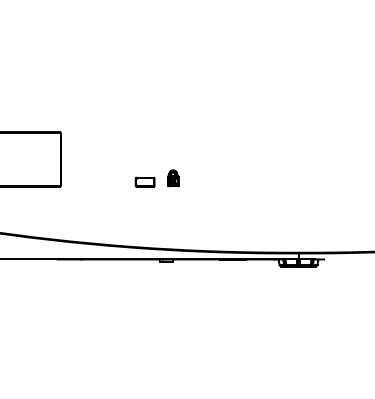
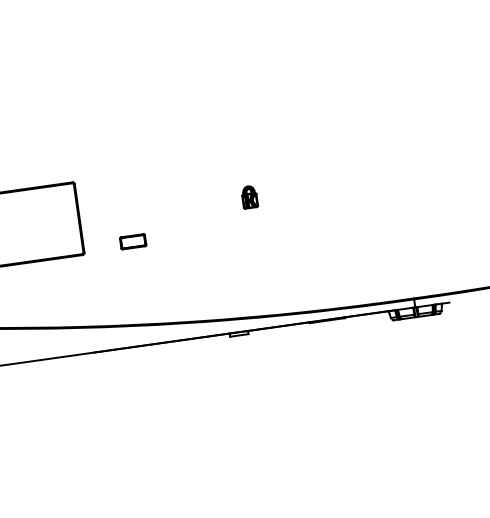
part: (173, 178) -> (249, 197), moved
part: (144, 181) -> (132, 241), moved

